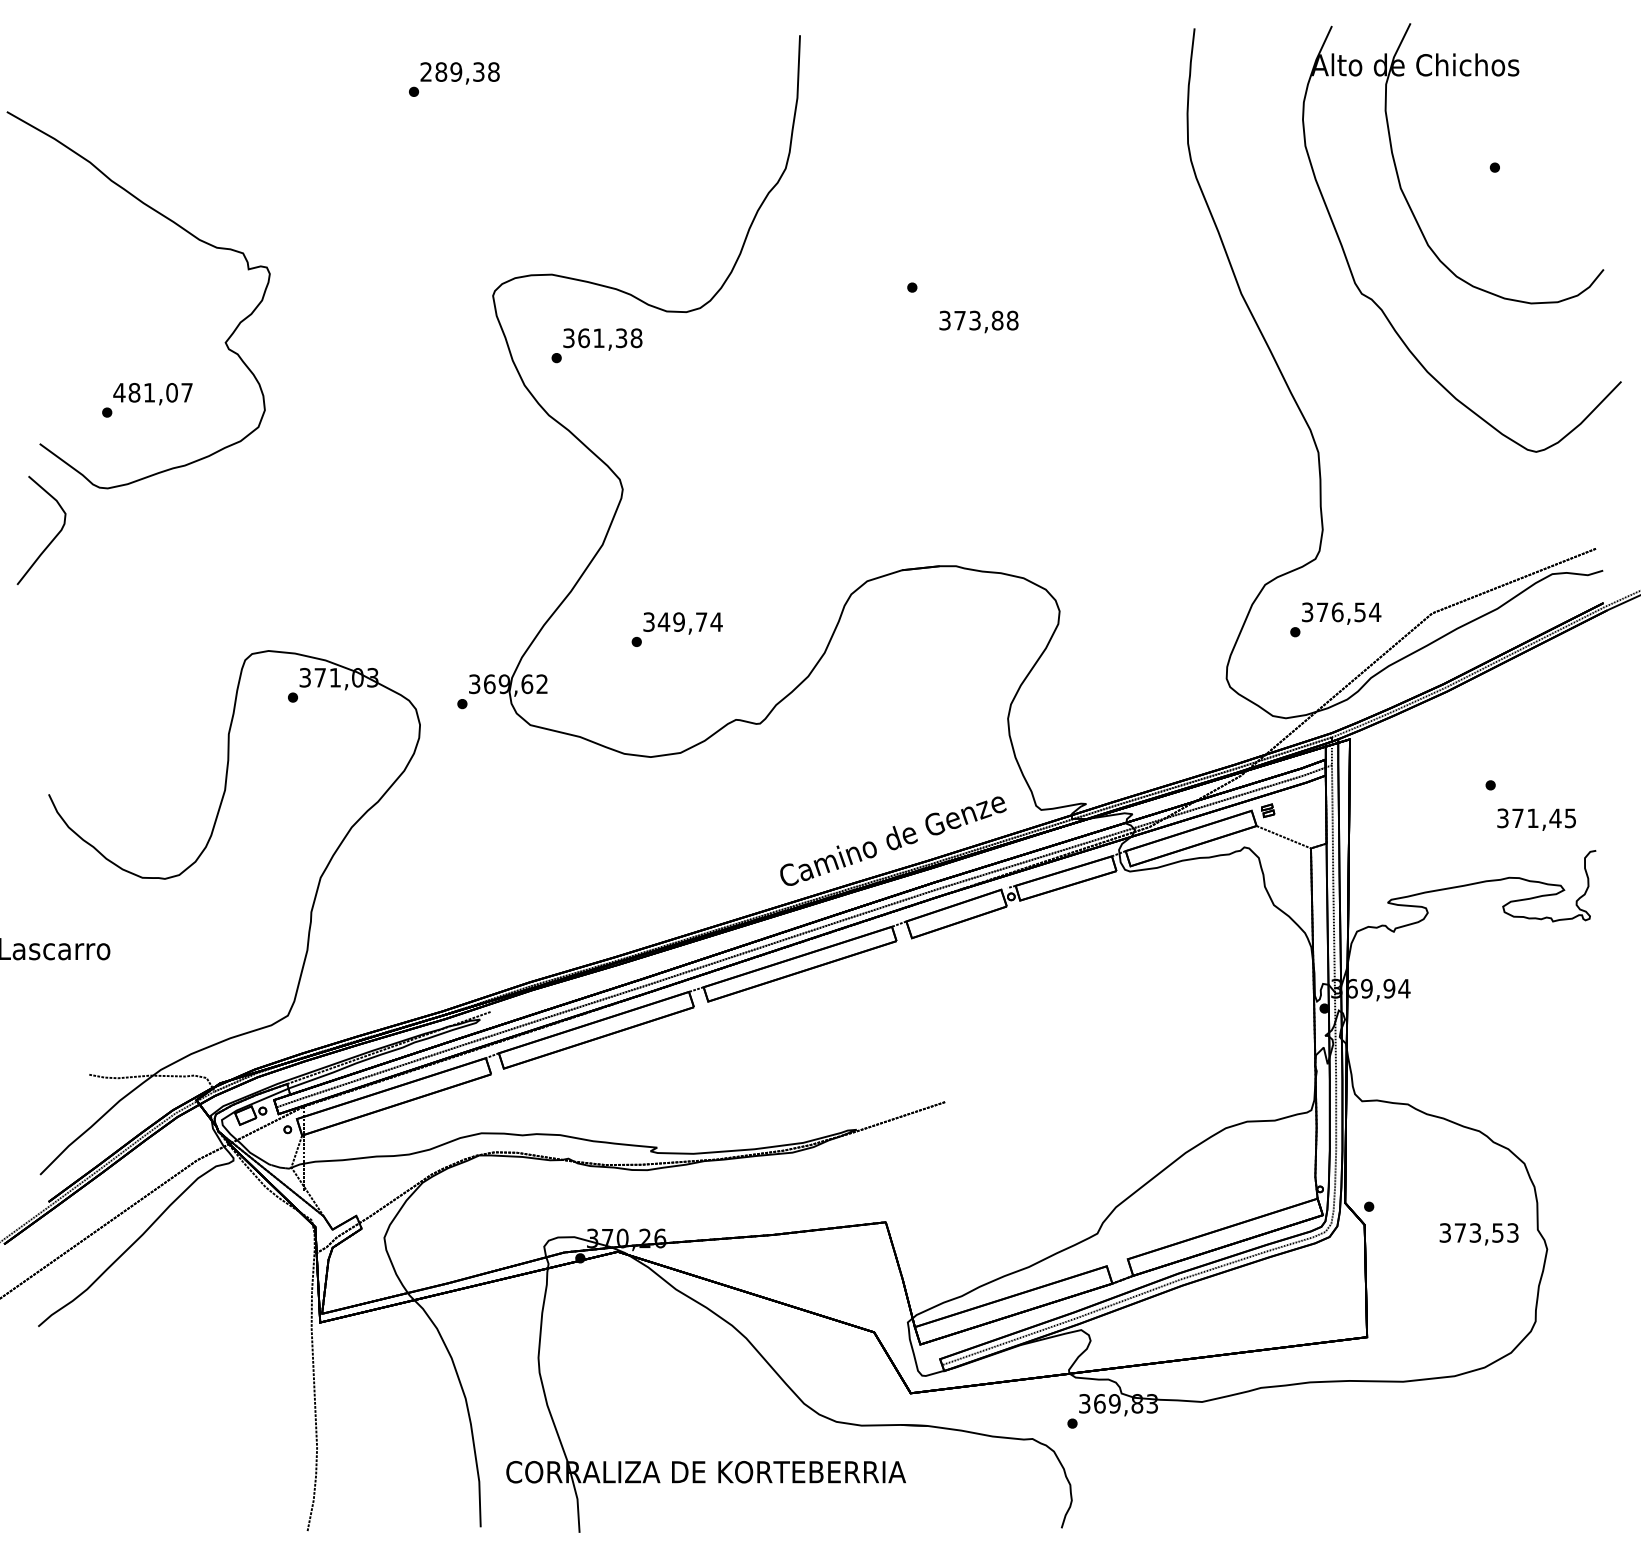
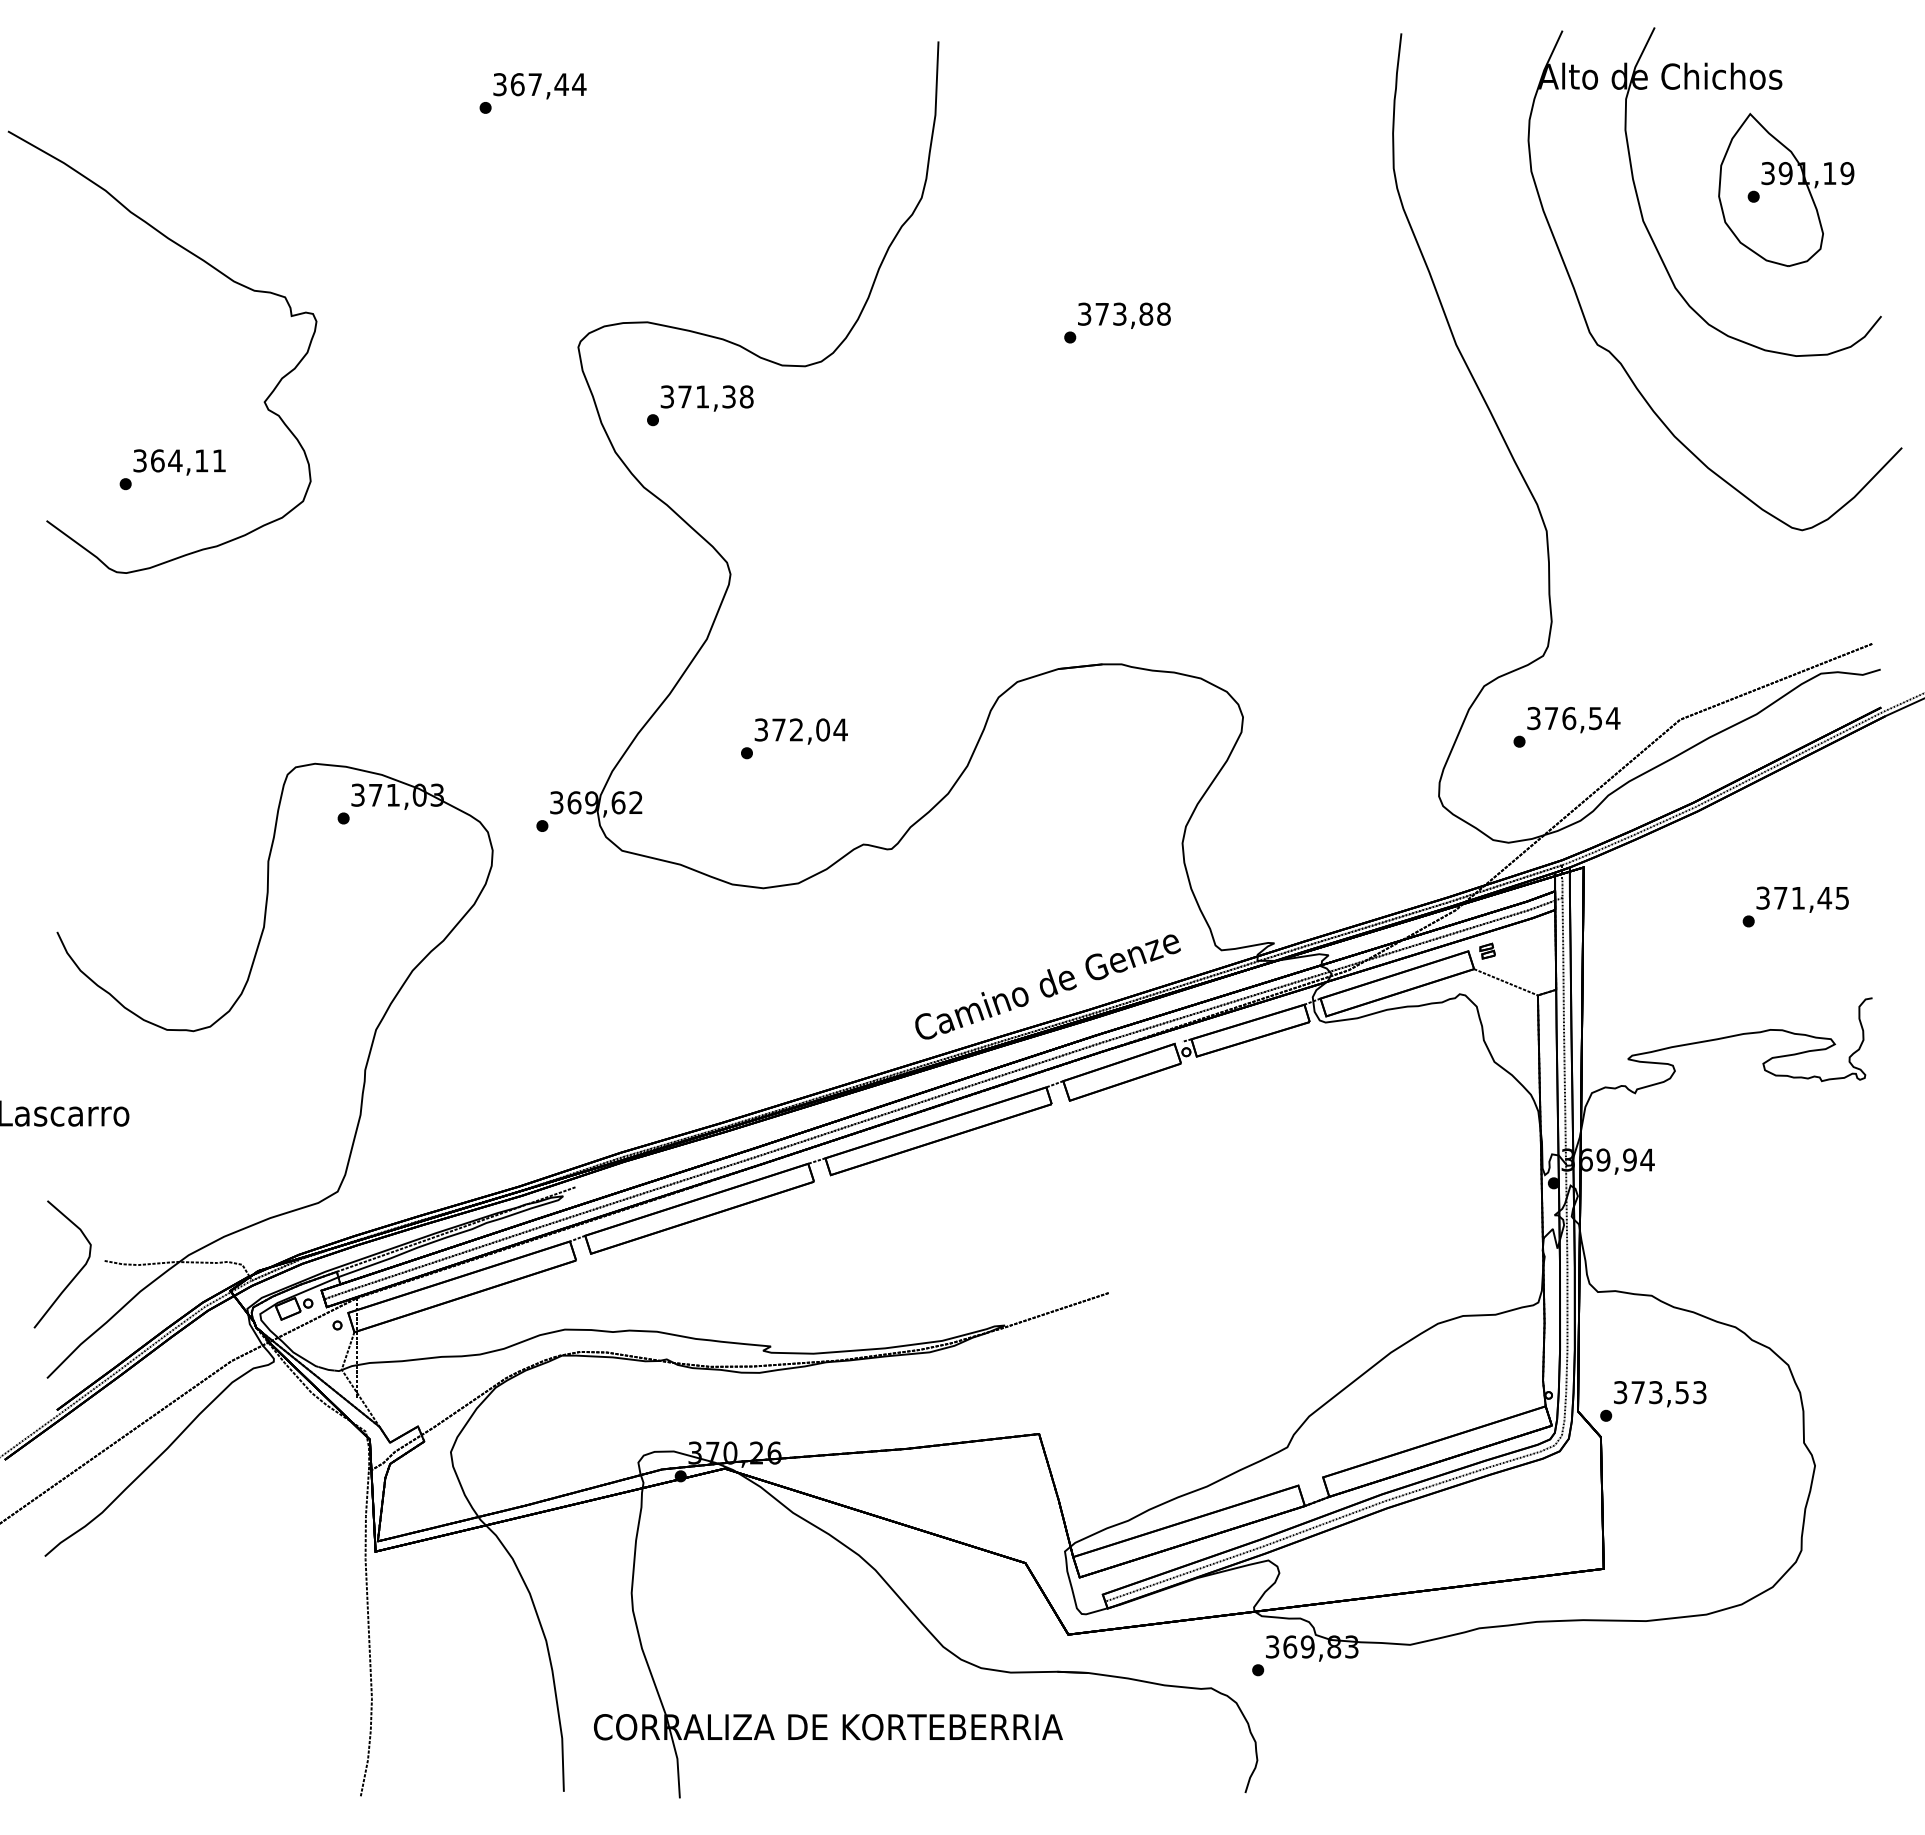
text: (459, 71) -> (539, 84), 289,38 -> 367,44
part: (1522, 161) -> (1786, 189), added
text: (979, 321) -> (1124, 315), moved
text: (584, 337) -> (685, 396), 361,38 -> 371,38
text: (152, 392) -> (178, 460), 481,07 -> 364,11
curve: (53, 538) -> (76, 1273), moved
text: (682, 621) -> (800, 729), 349,74 -> 372,04
text: (1536, 819) -> (1802, 899), moved
text: (1479, 1234) -> (1660, 1394), moved

